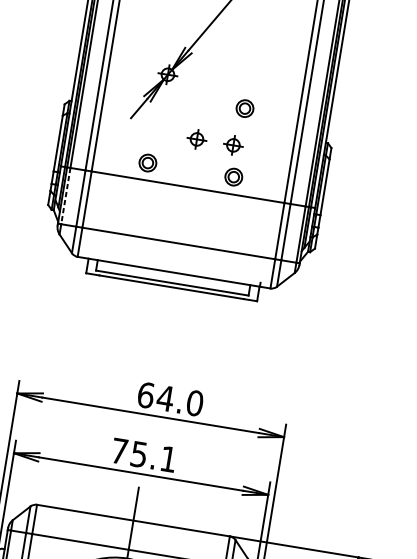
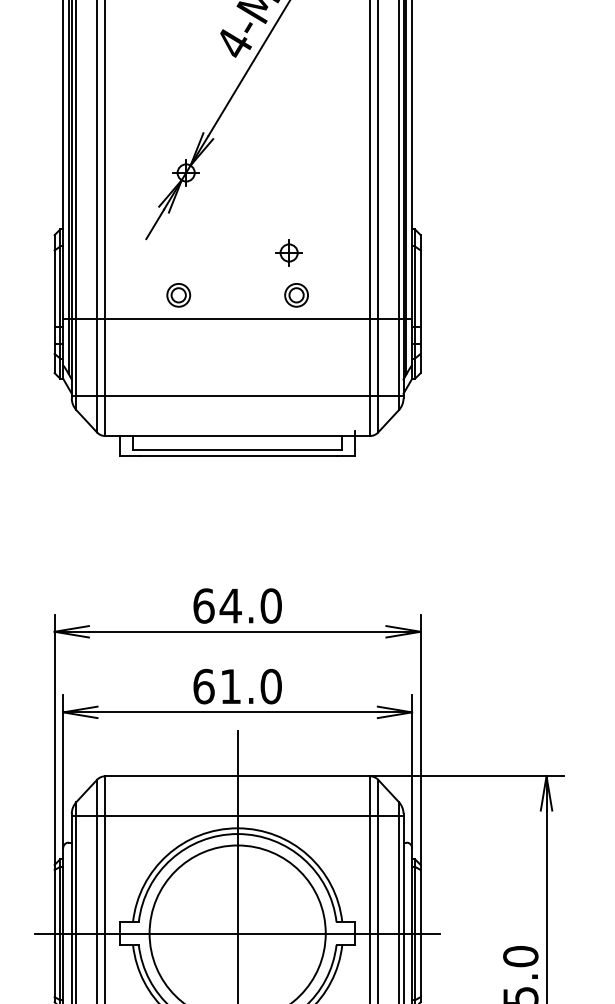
part: (244, 108) -> (296, 201), removed
part: (196, 139) -> (238, 252), removed
line: (65, 196) -> (76, 357), dashed -> solid
text: (170, 398) -> (237, 605), moved
text: (144, 455) -> (237, 686), 75.1 -> 61.0

